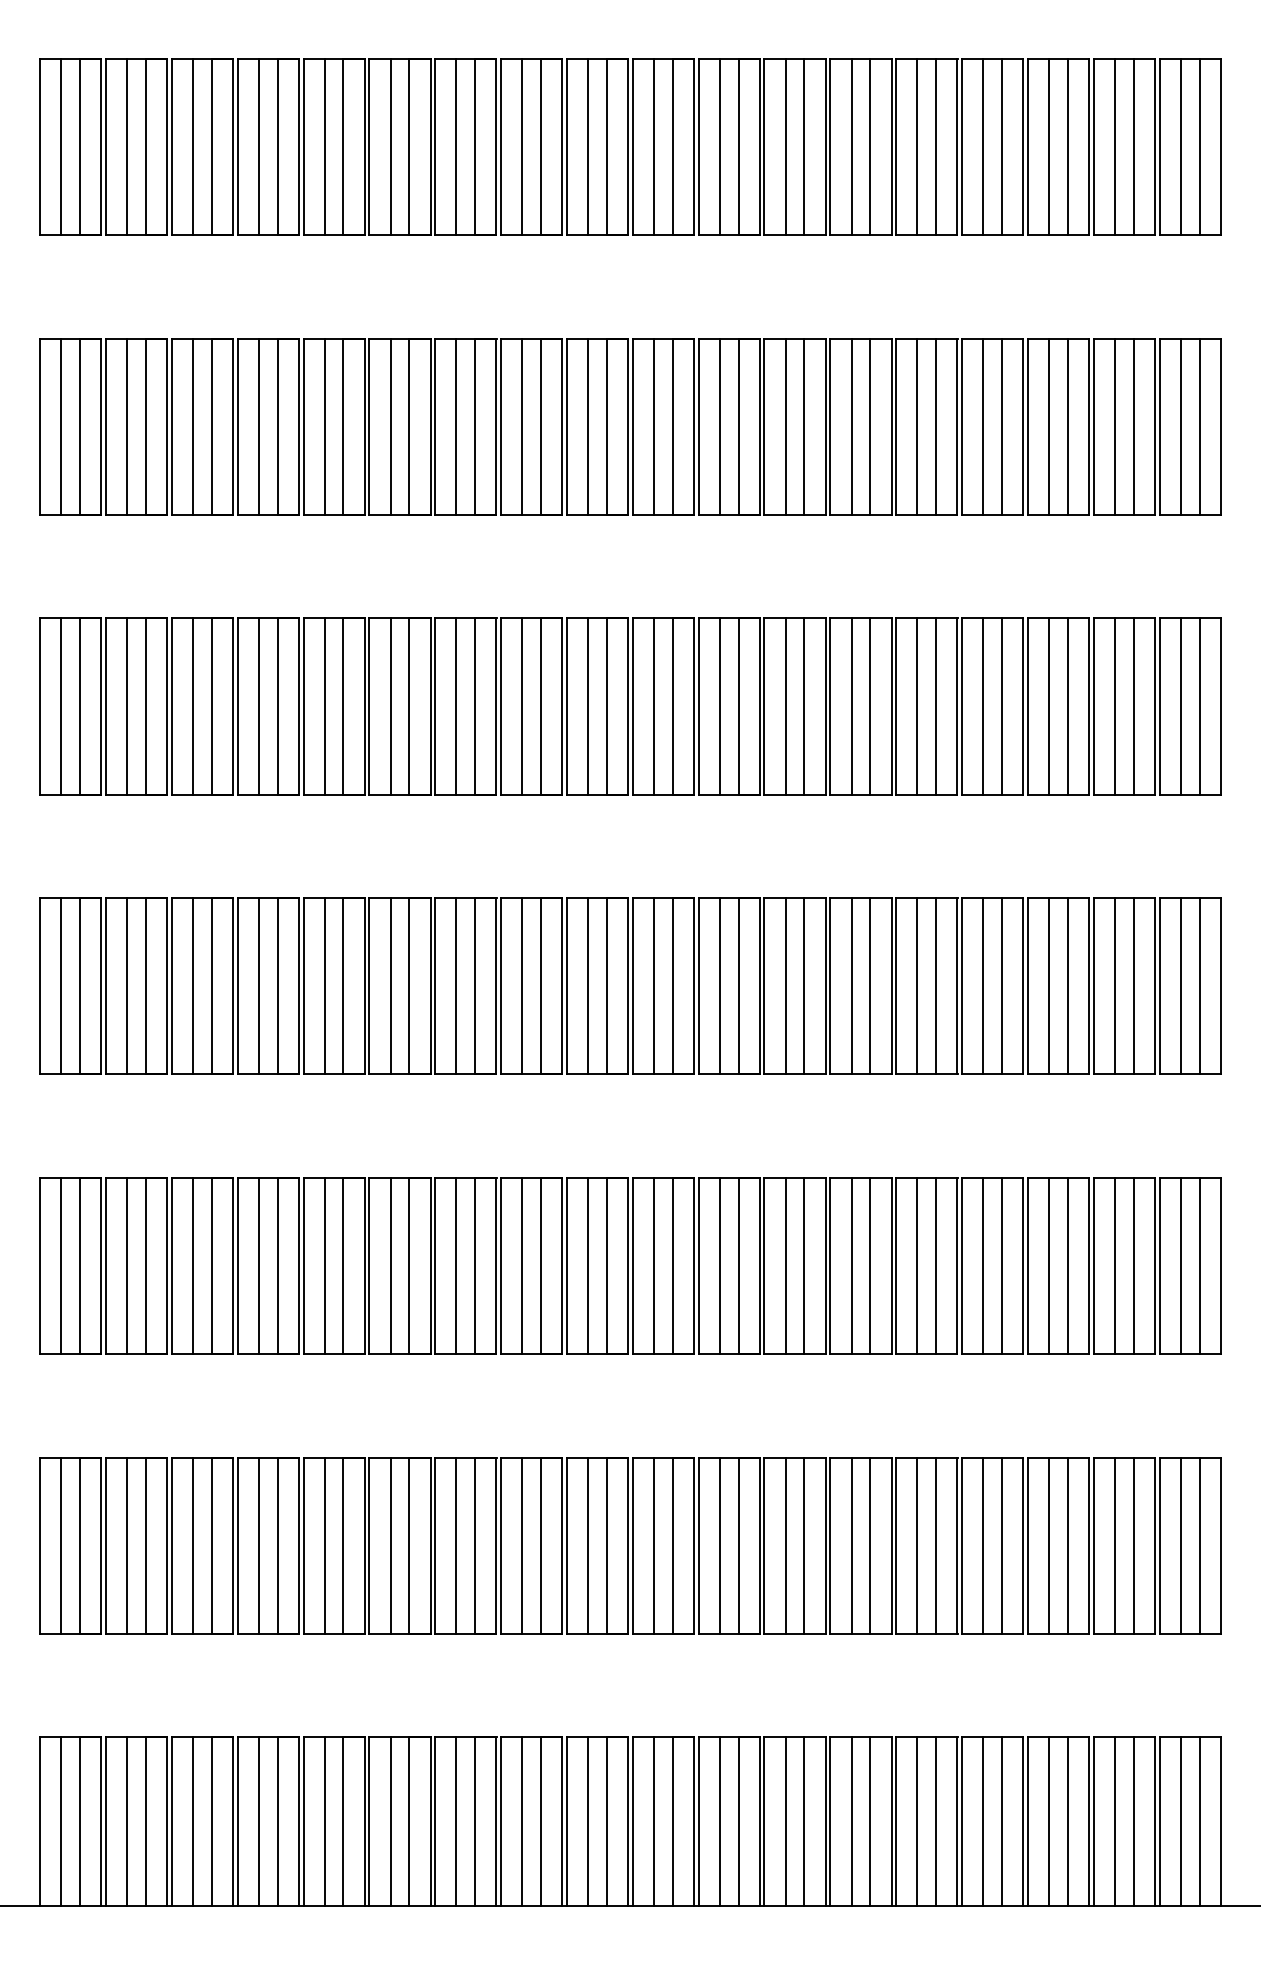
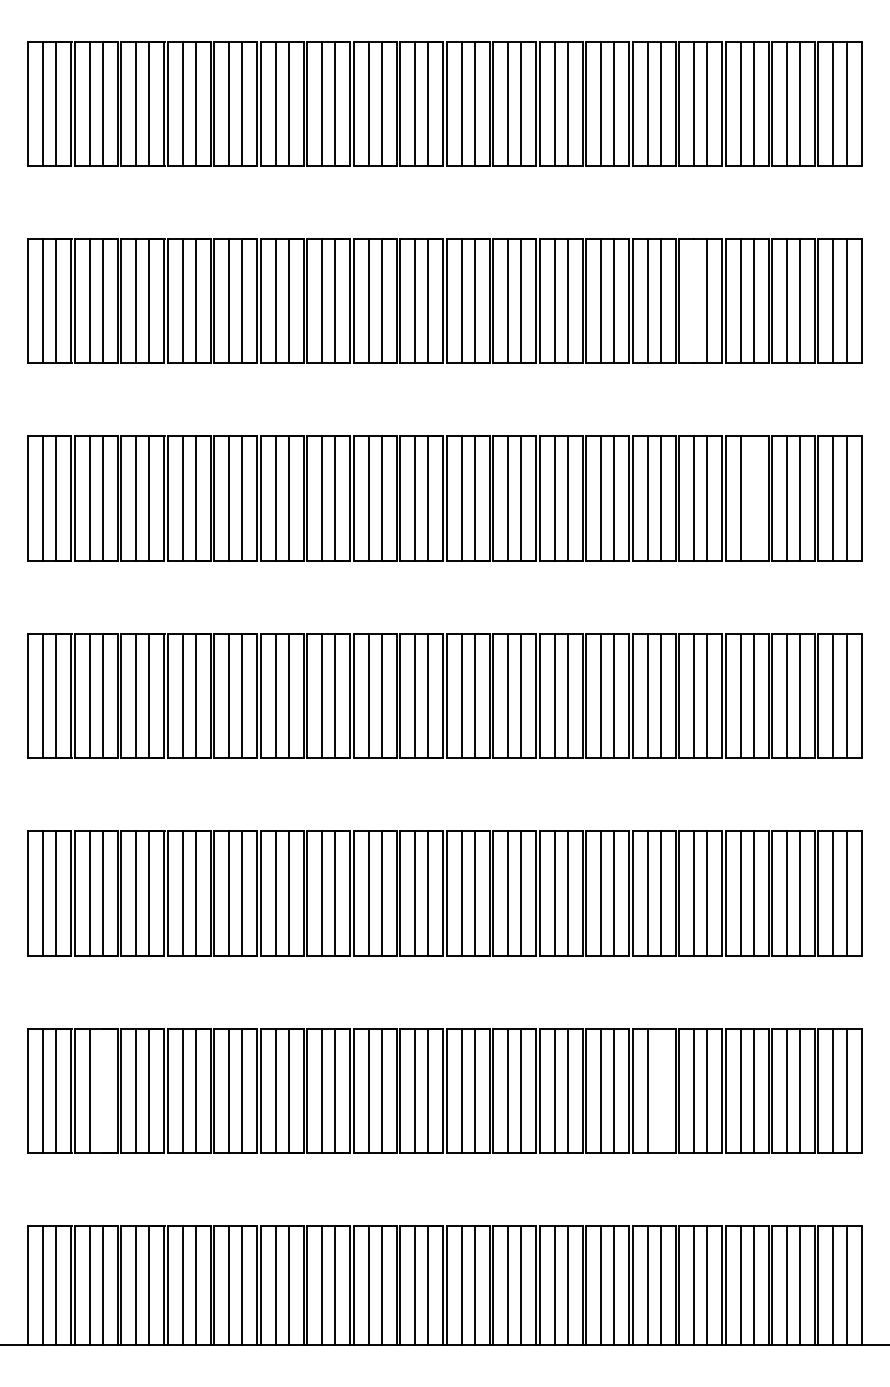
line: (983, 427) -> (694, 301), removed
line: (1067, 706) -> (753, 498), removed
line: (145, 1544) -> (102, 1090), removed
line: (935, 1544) -> (660, 1090), removed

